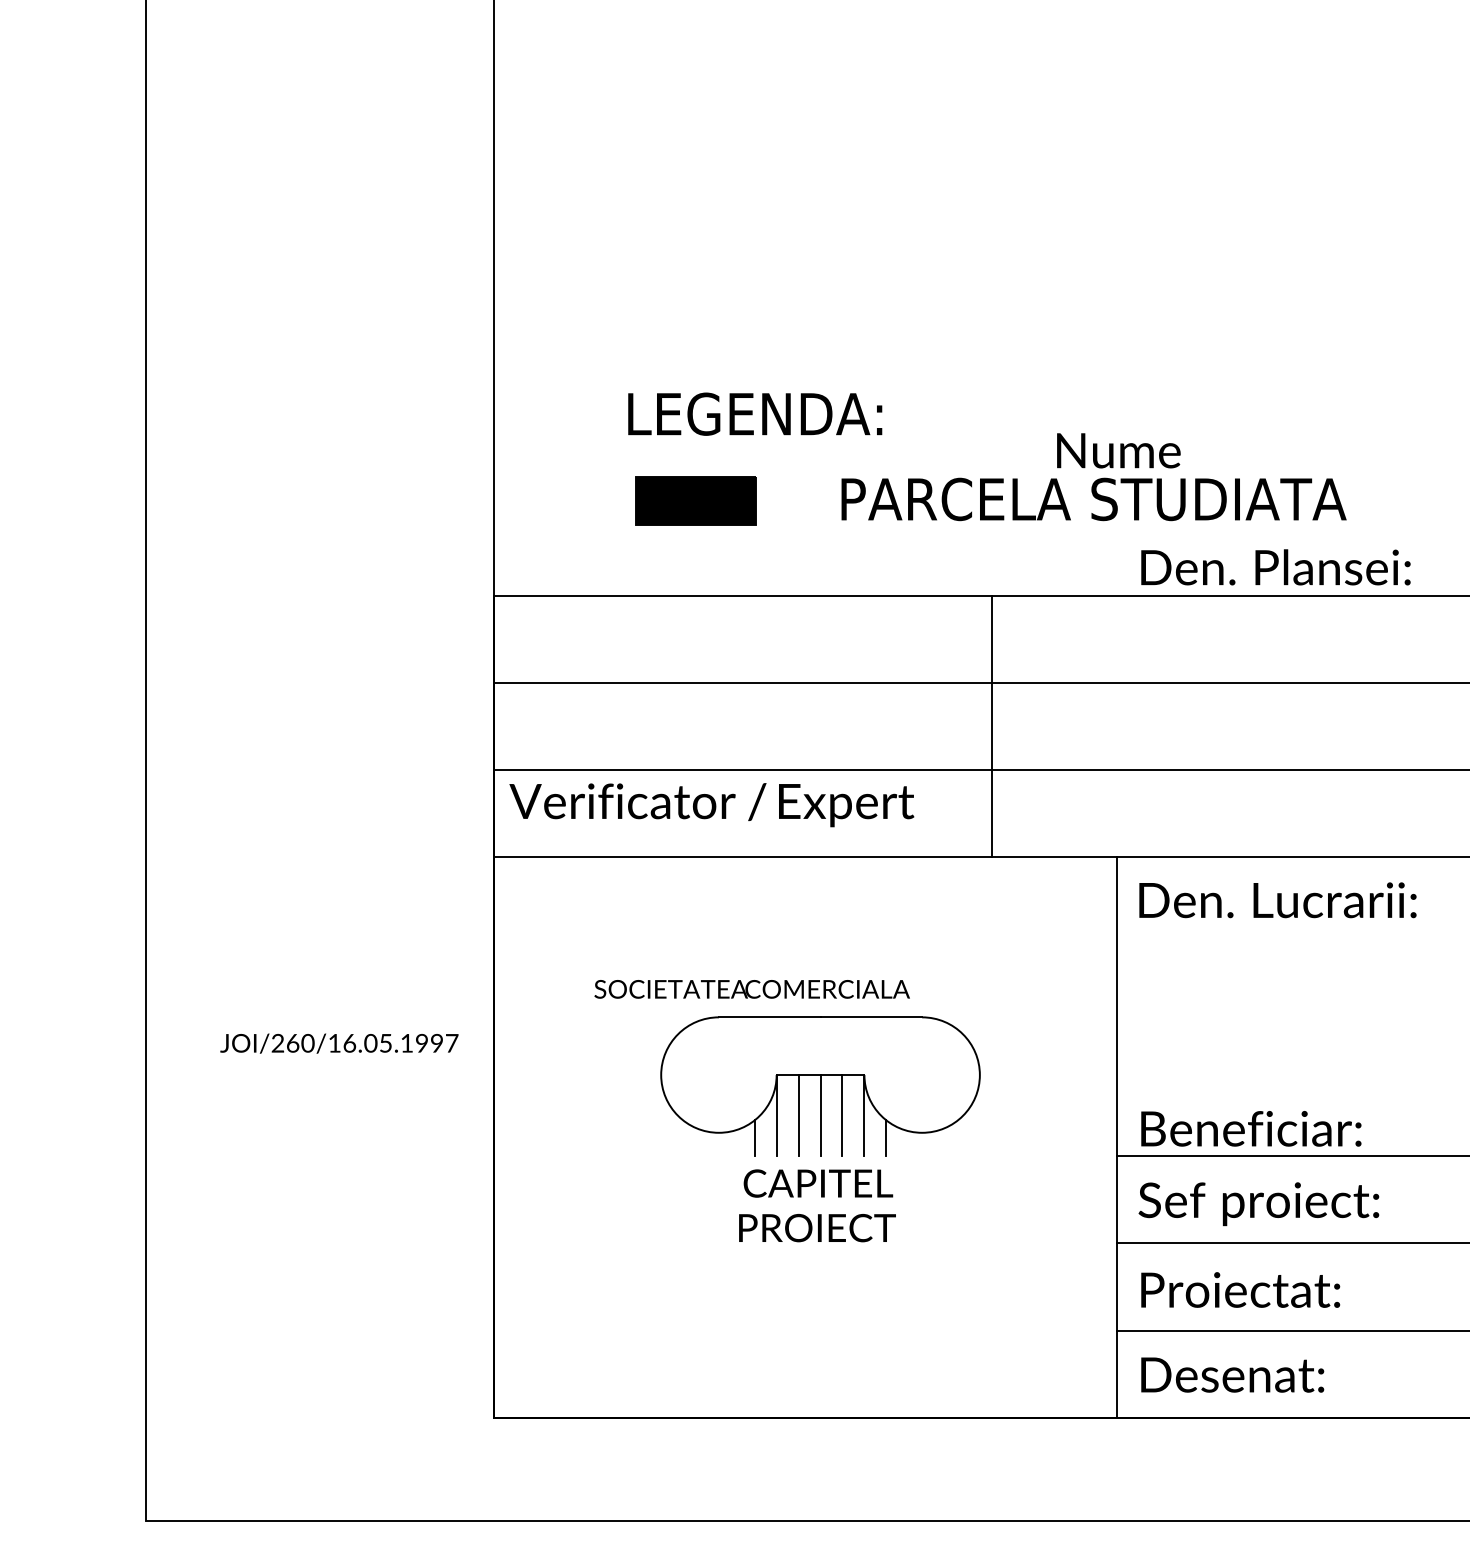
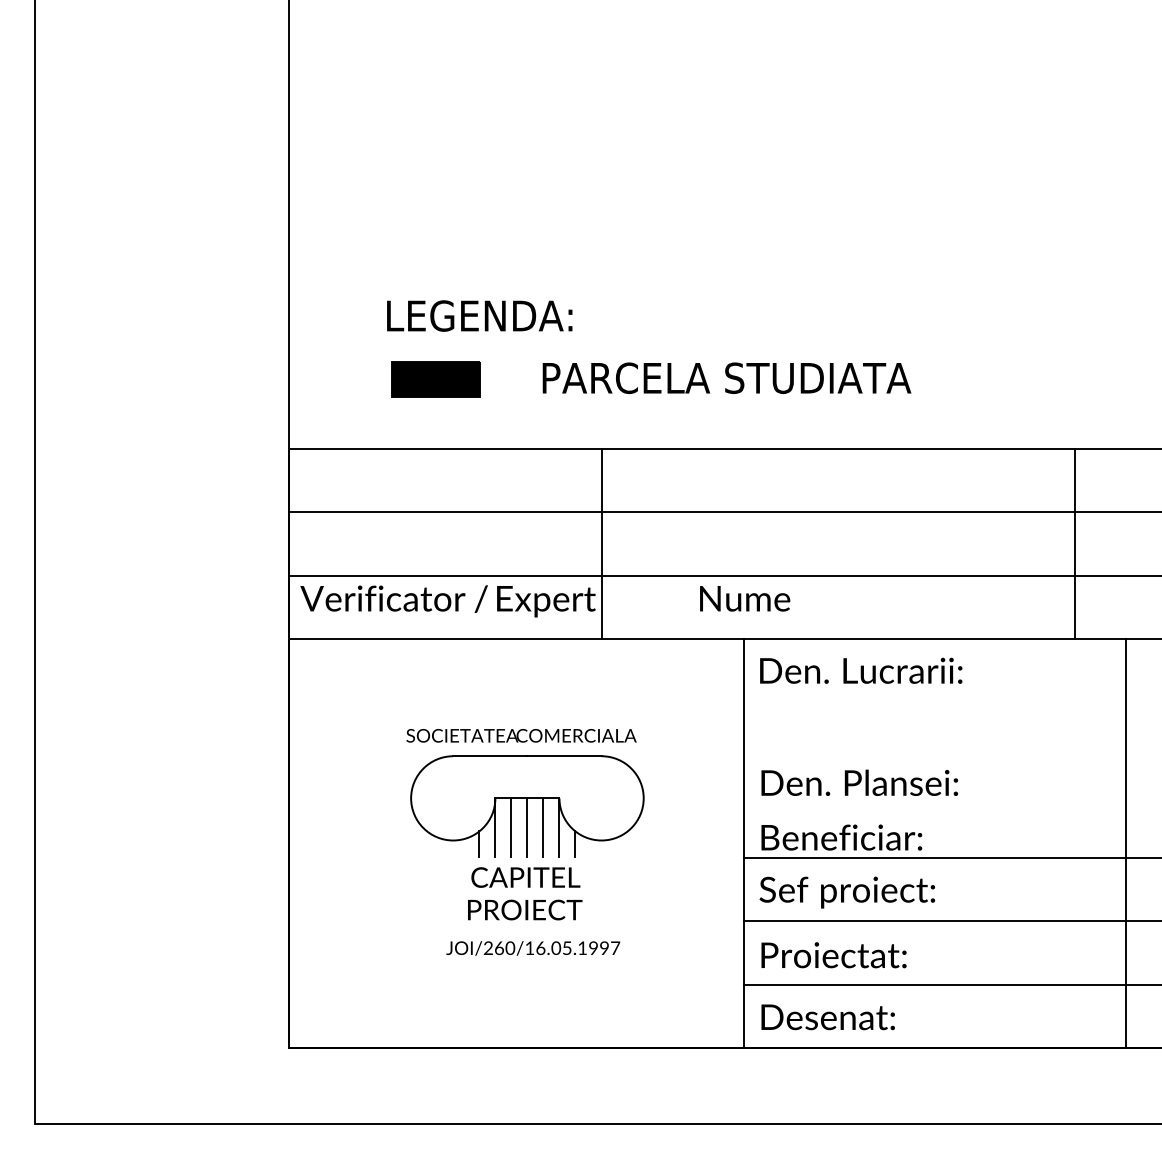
text: (1119, 450) -> (745, 598), moved
text: (1275, 566) -> (859, 782), moved
line: (991, 725) -> (602, 543), moved
text: (752, 988) -> (521, 735), moved
text: (339, 1043) -> (533, 948), moved

